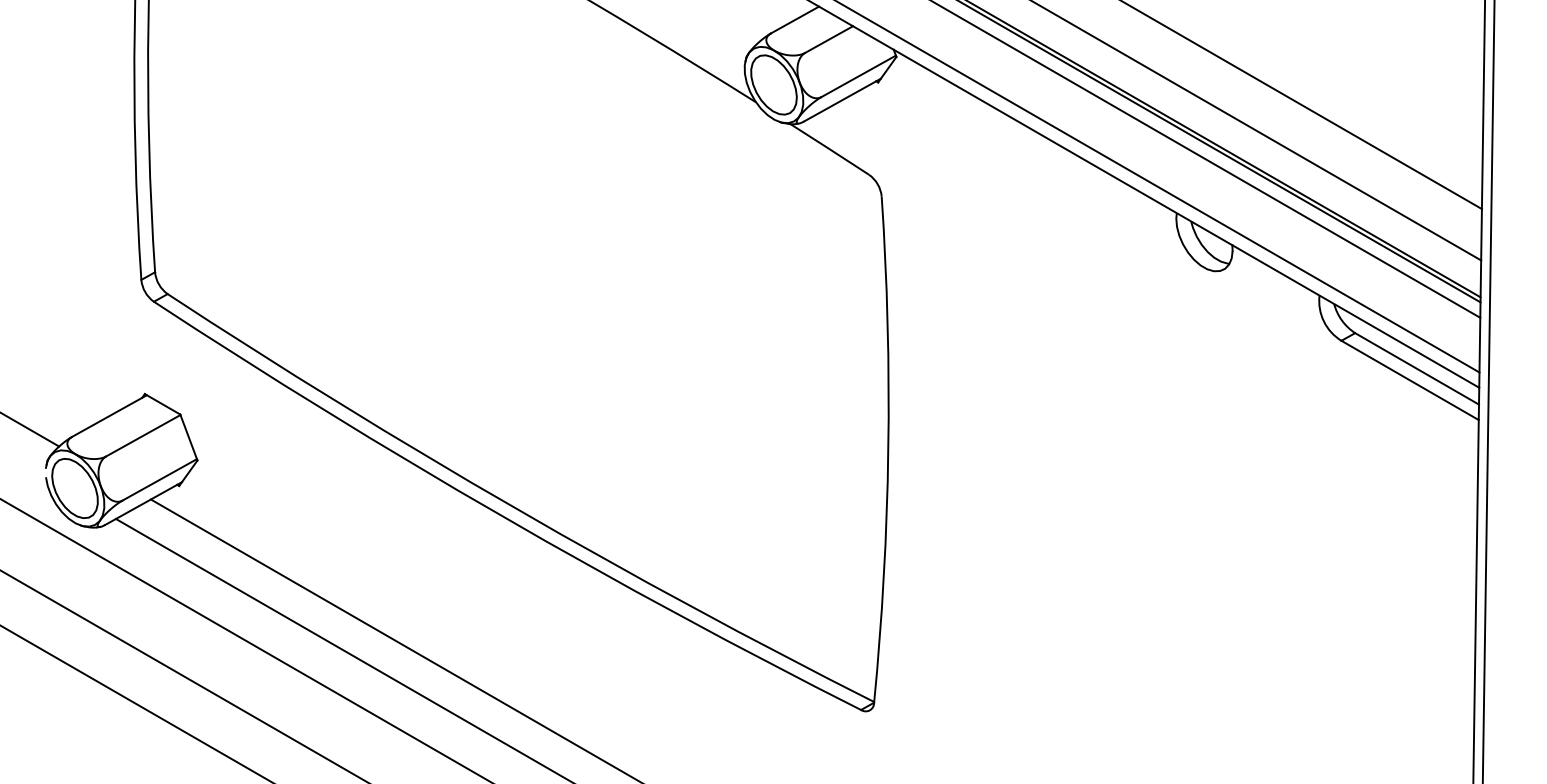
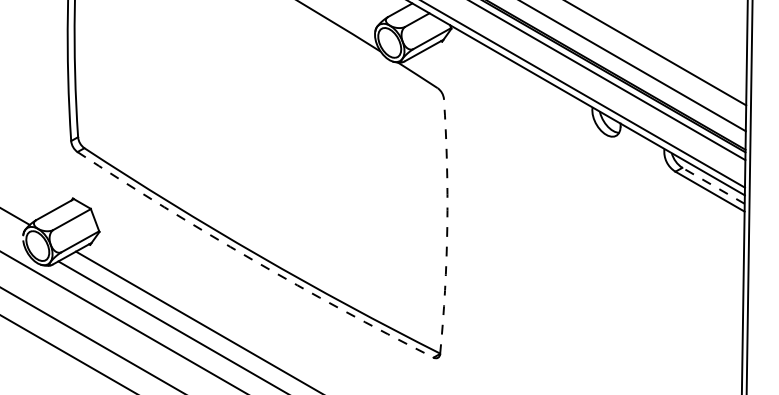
line: (1416, 368) -> (713, 185), solid -> dashed
arc: (888, 449) -> (447, 226), solid -> dashed
arc: (501, 515) -> (252, 259), solid -> dashed

